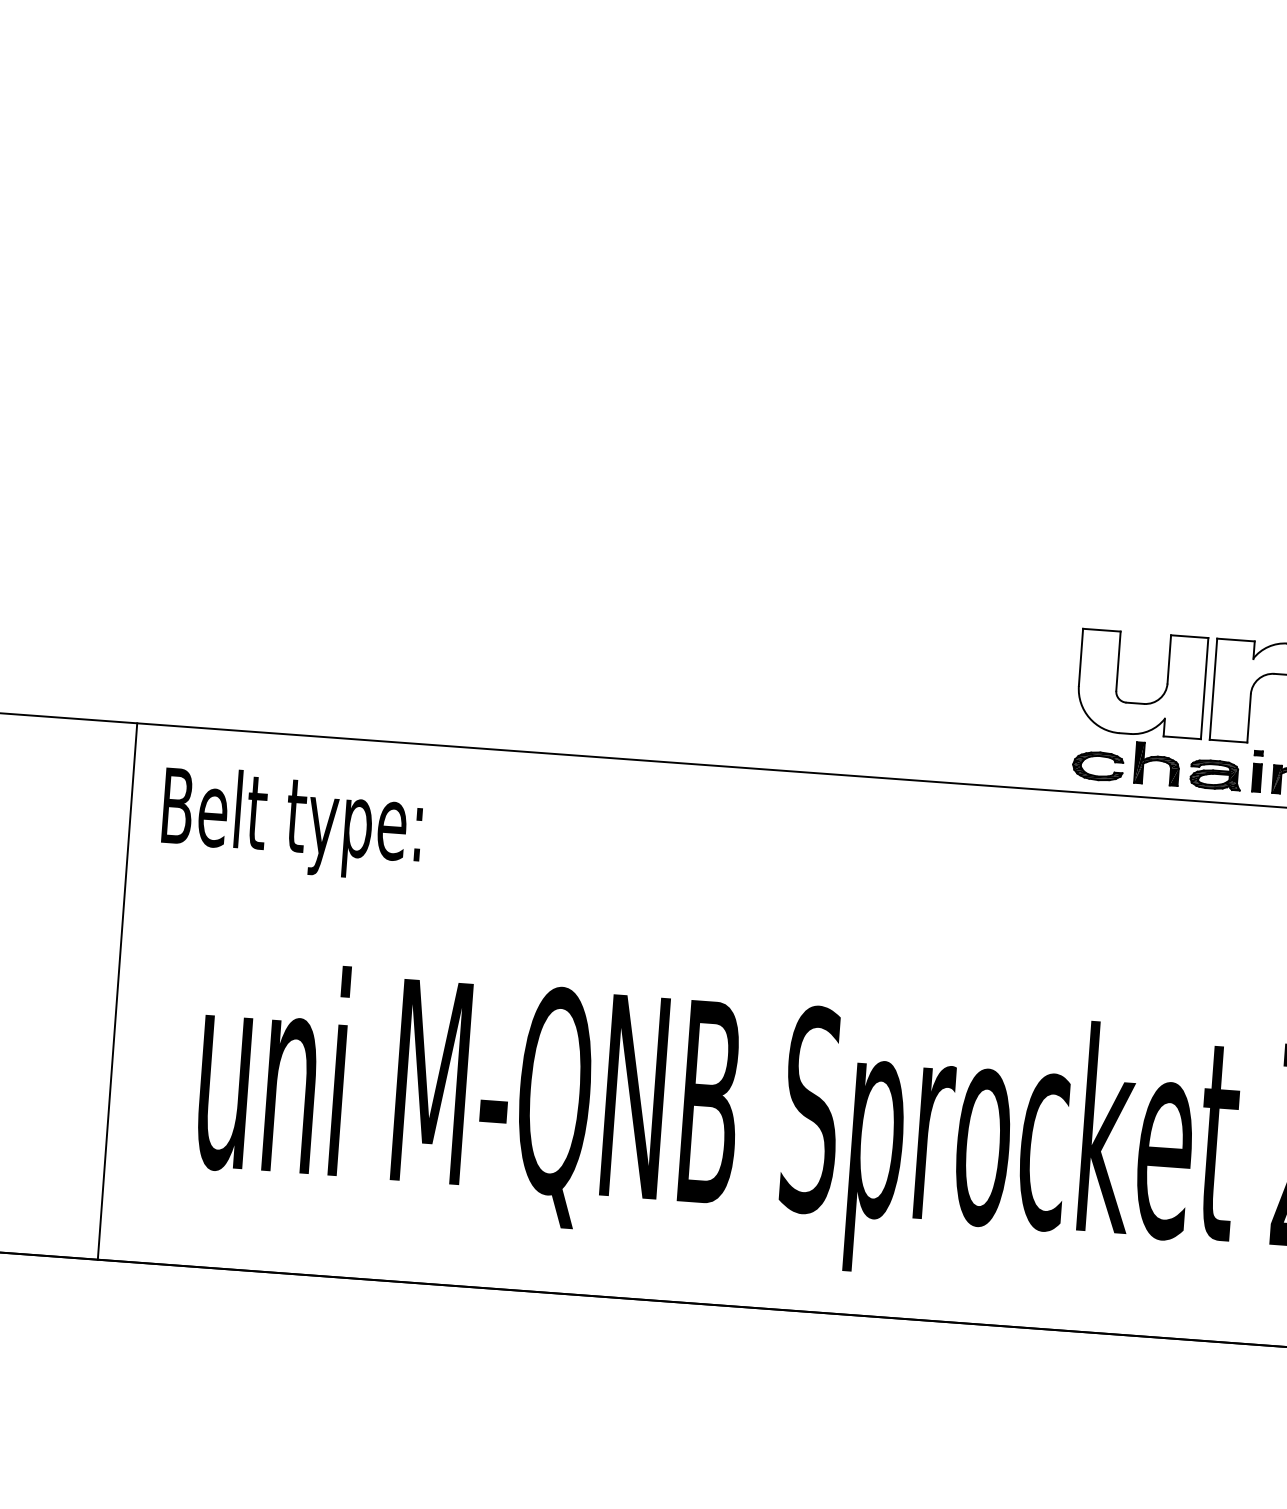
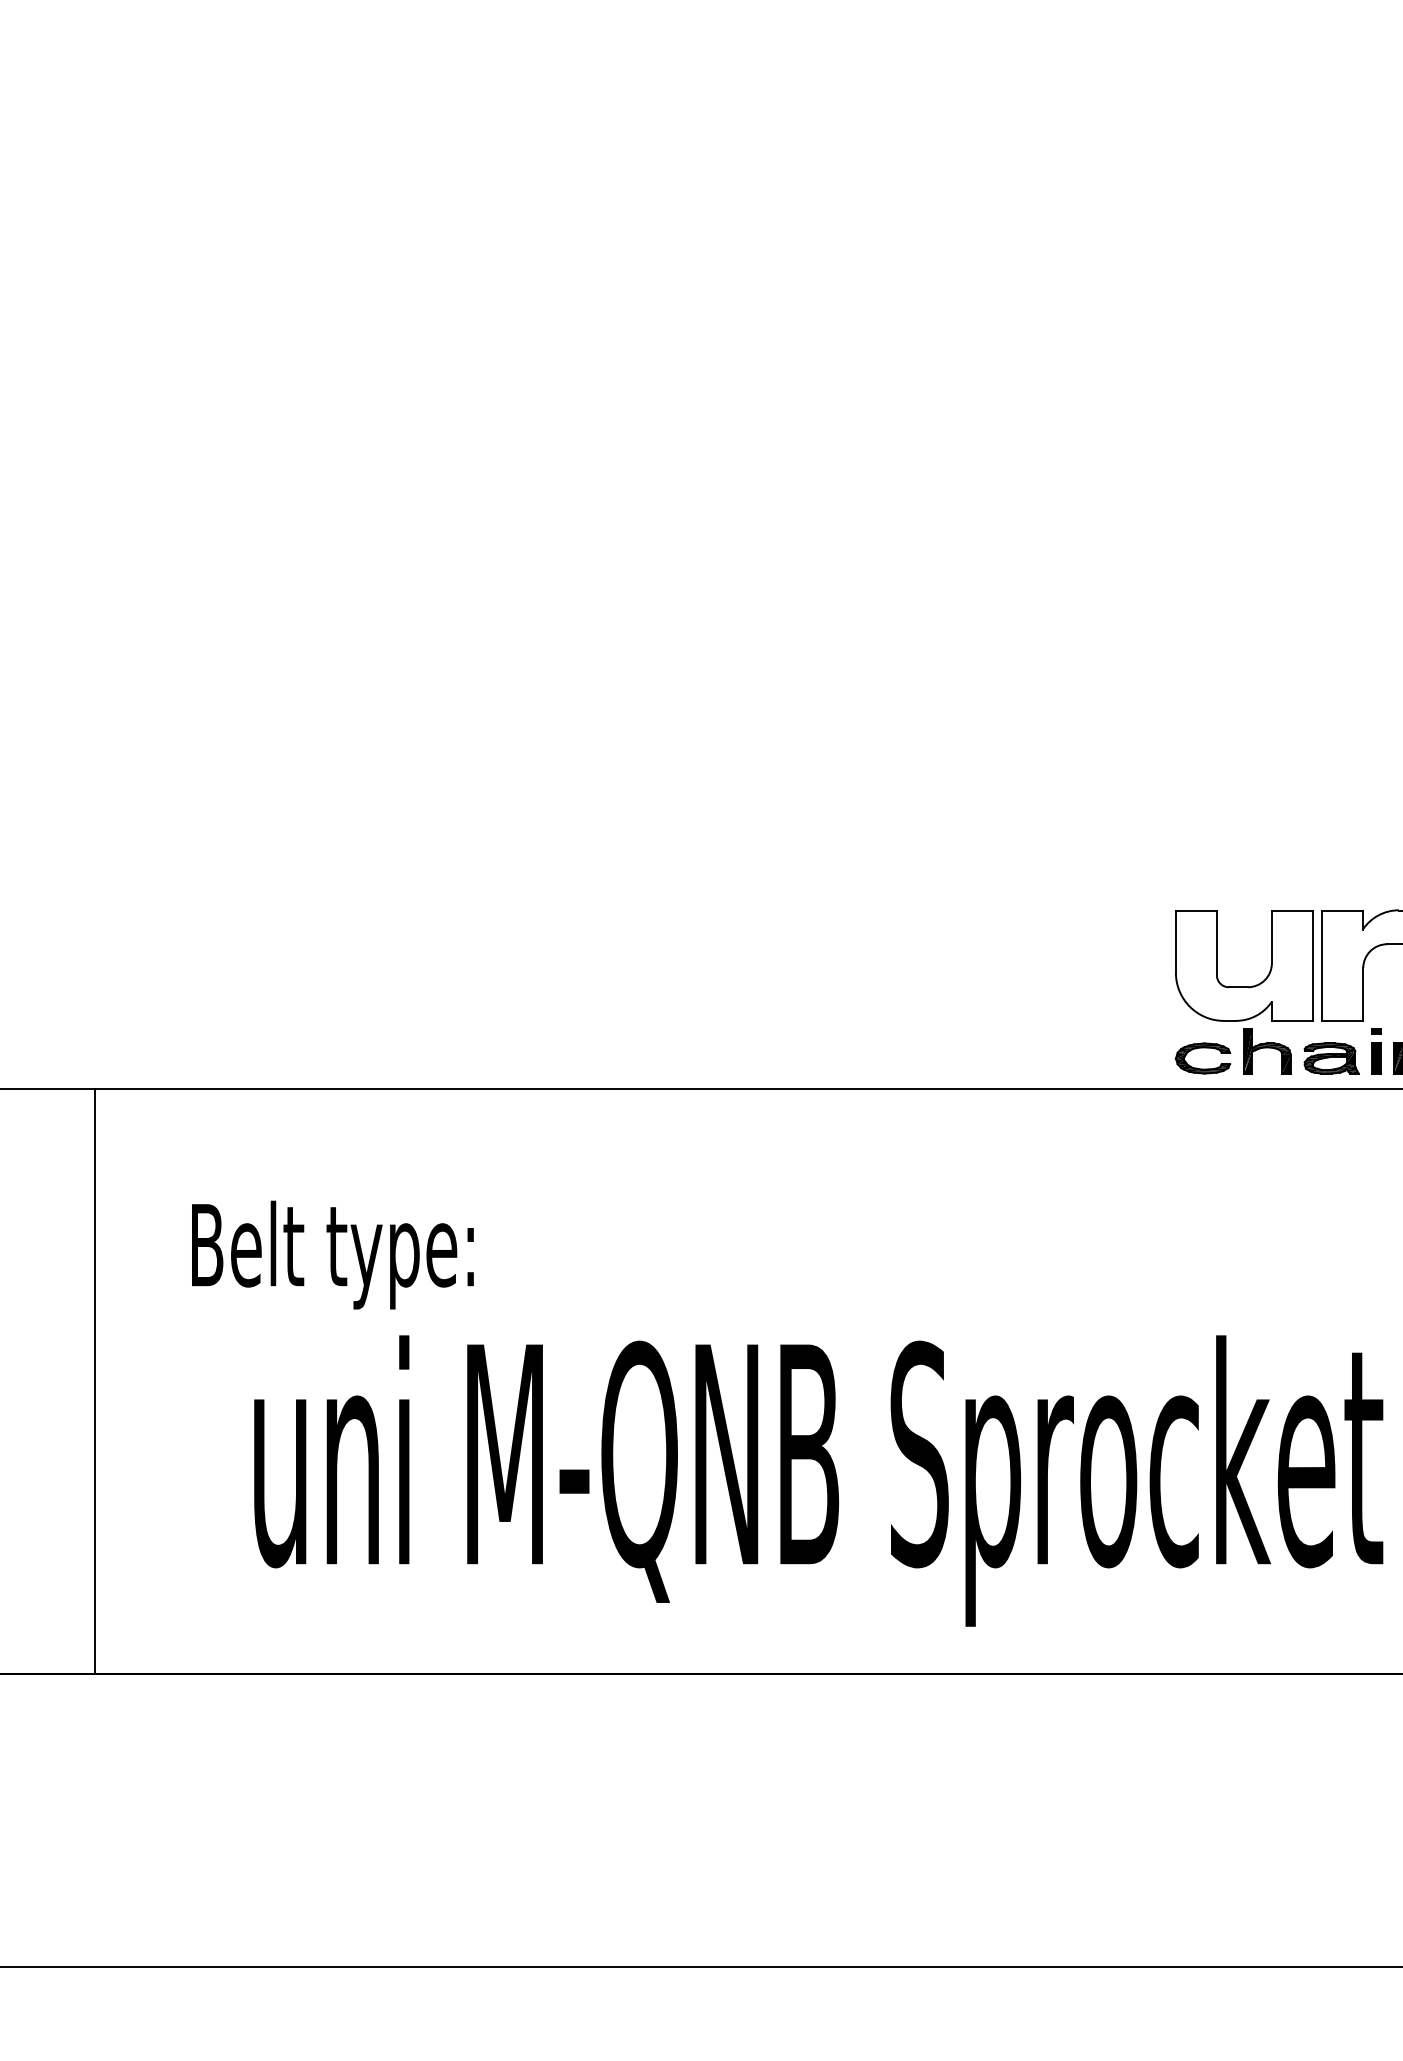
text: (291, 823) -> (332, 1254), moved
line: (117, 990) -> (94, 1380), moved

